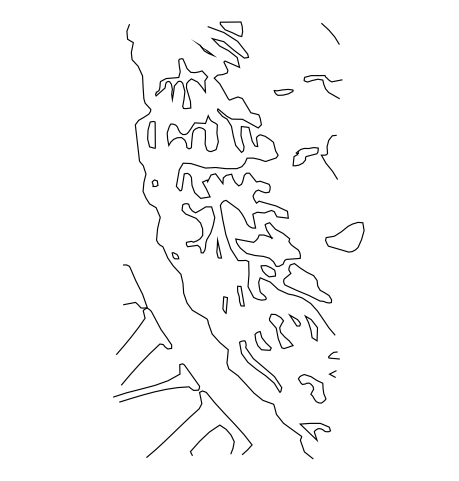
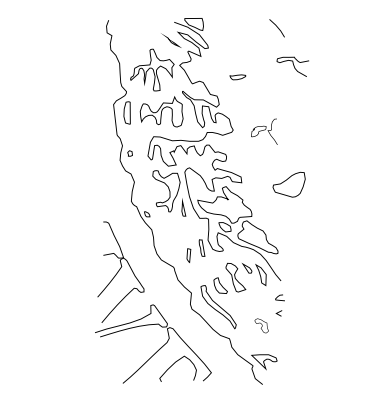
curve: (323, 86) -> (293, 66), moved
part: (315, 156) -> (264, 131), size x0.7
part: (344, 236) -> (288, 184), moved
part: (311, 388) -> (261, 325), size x0.6

